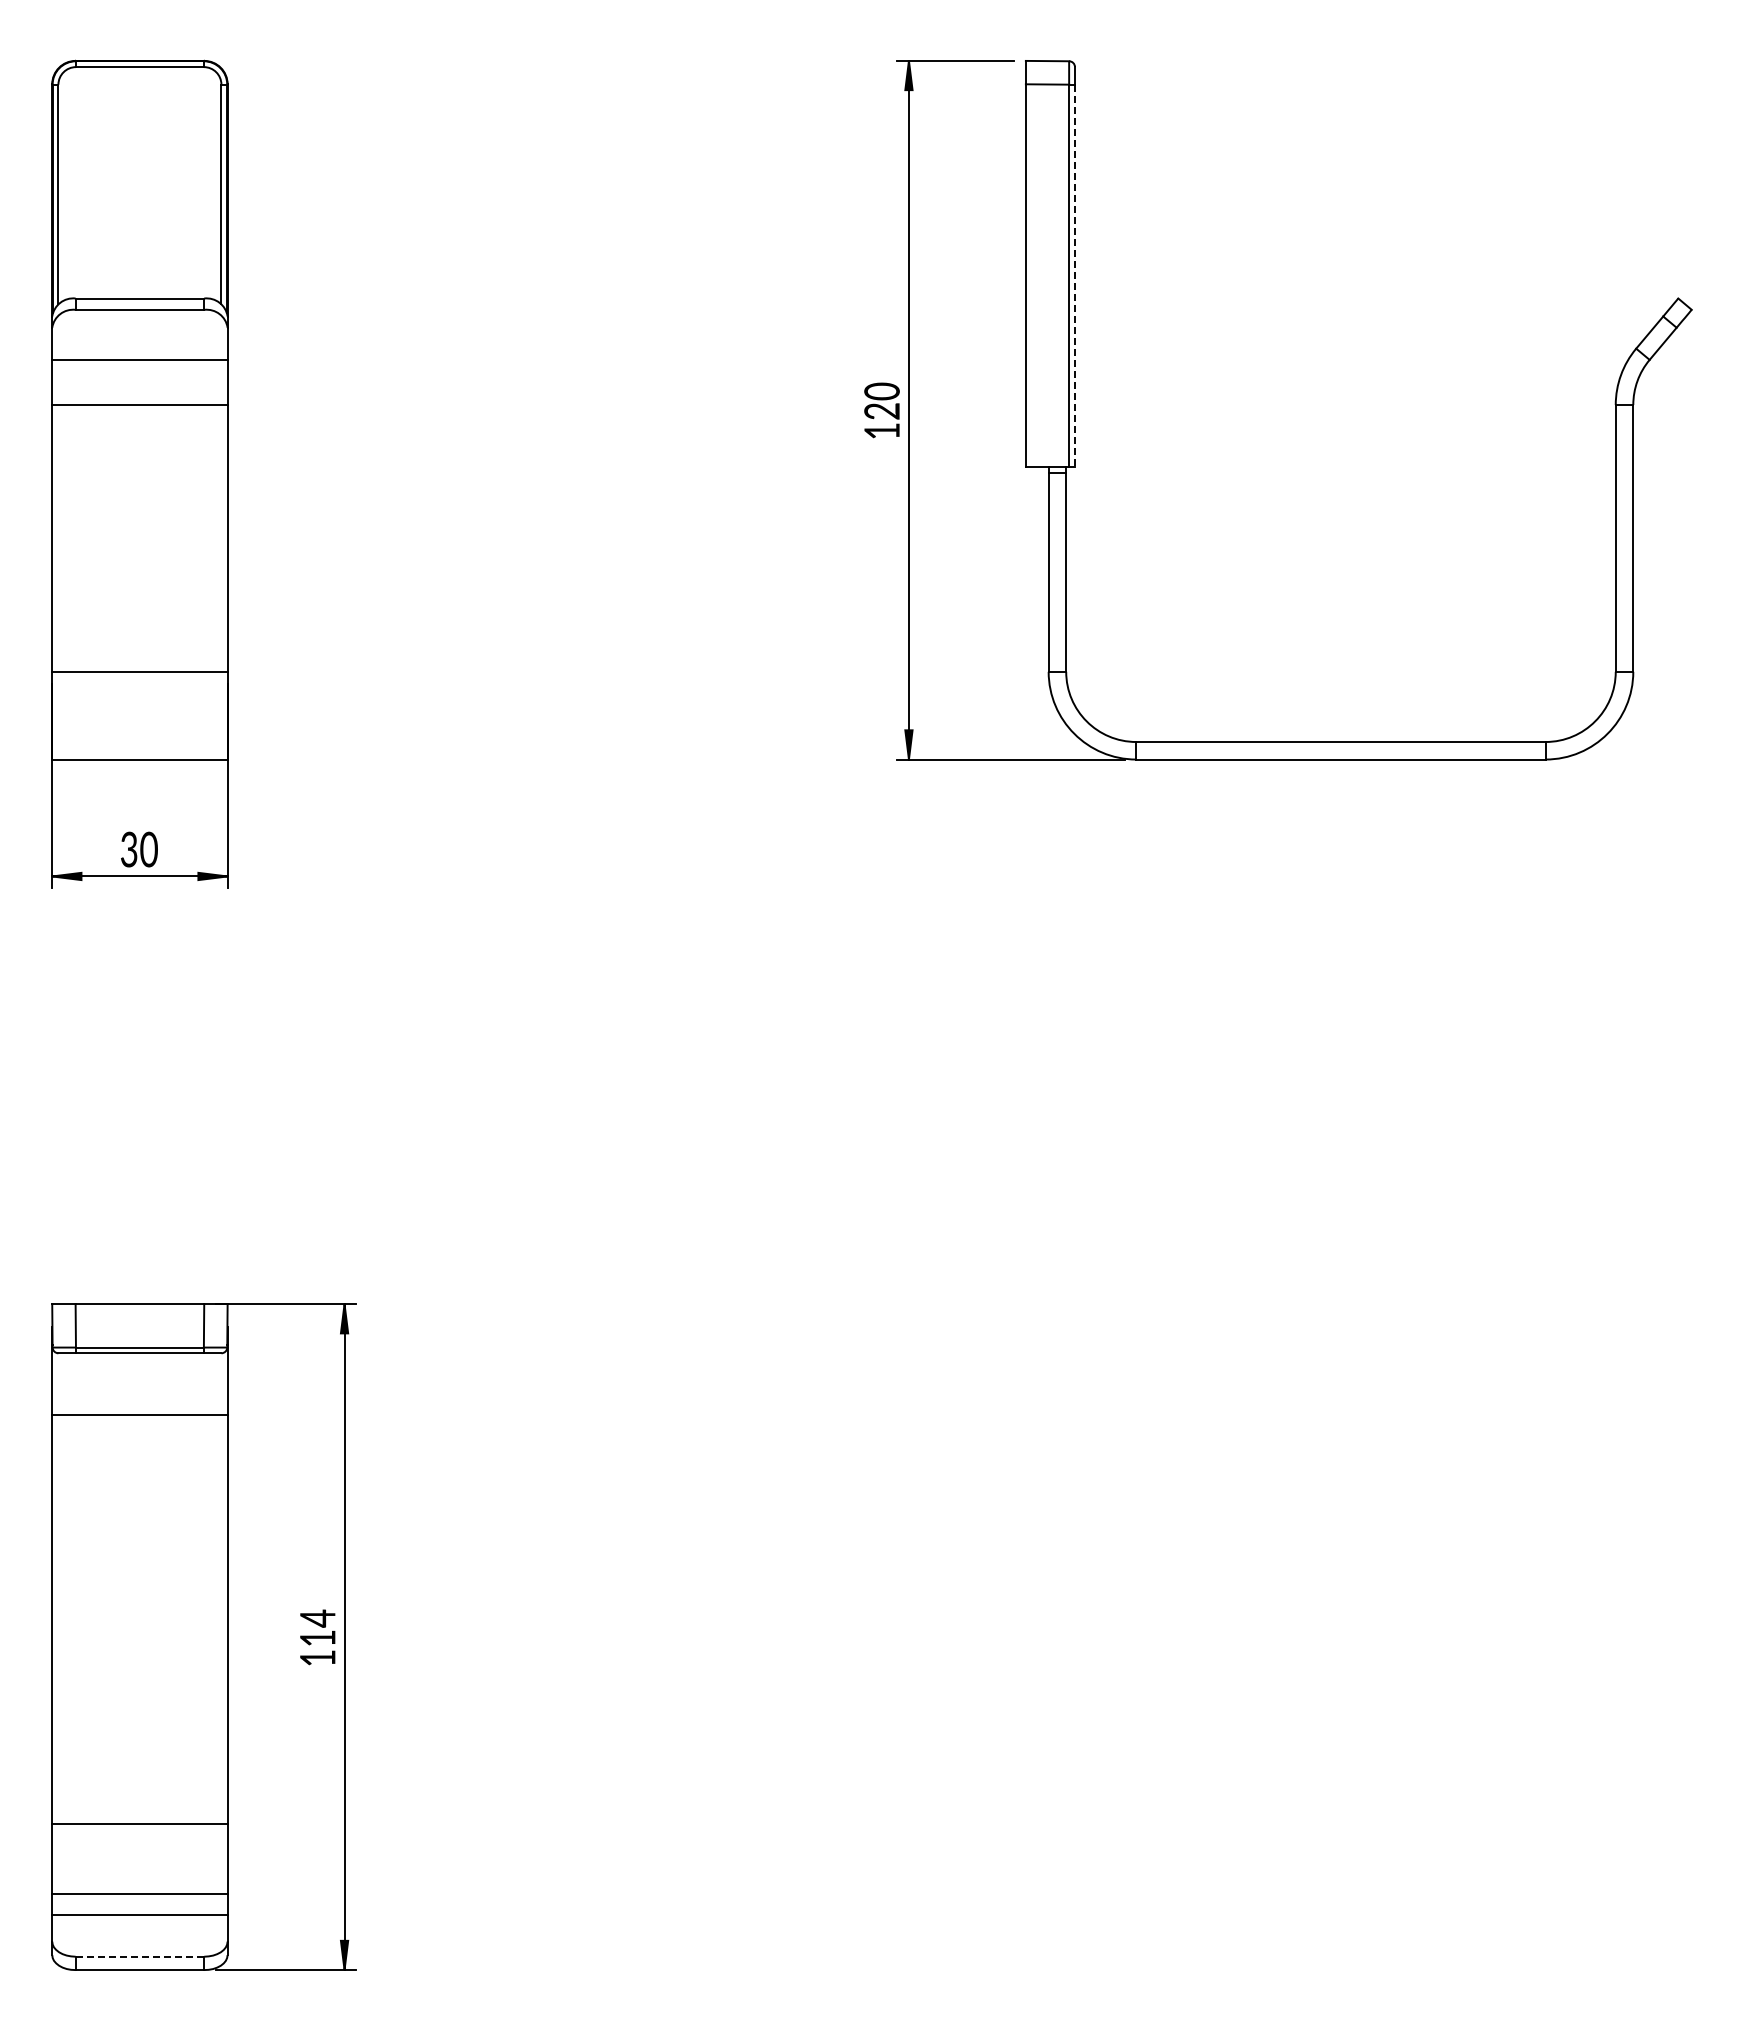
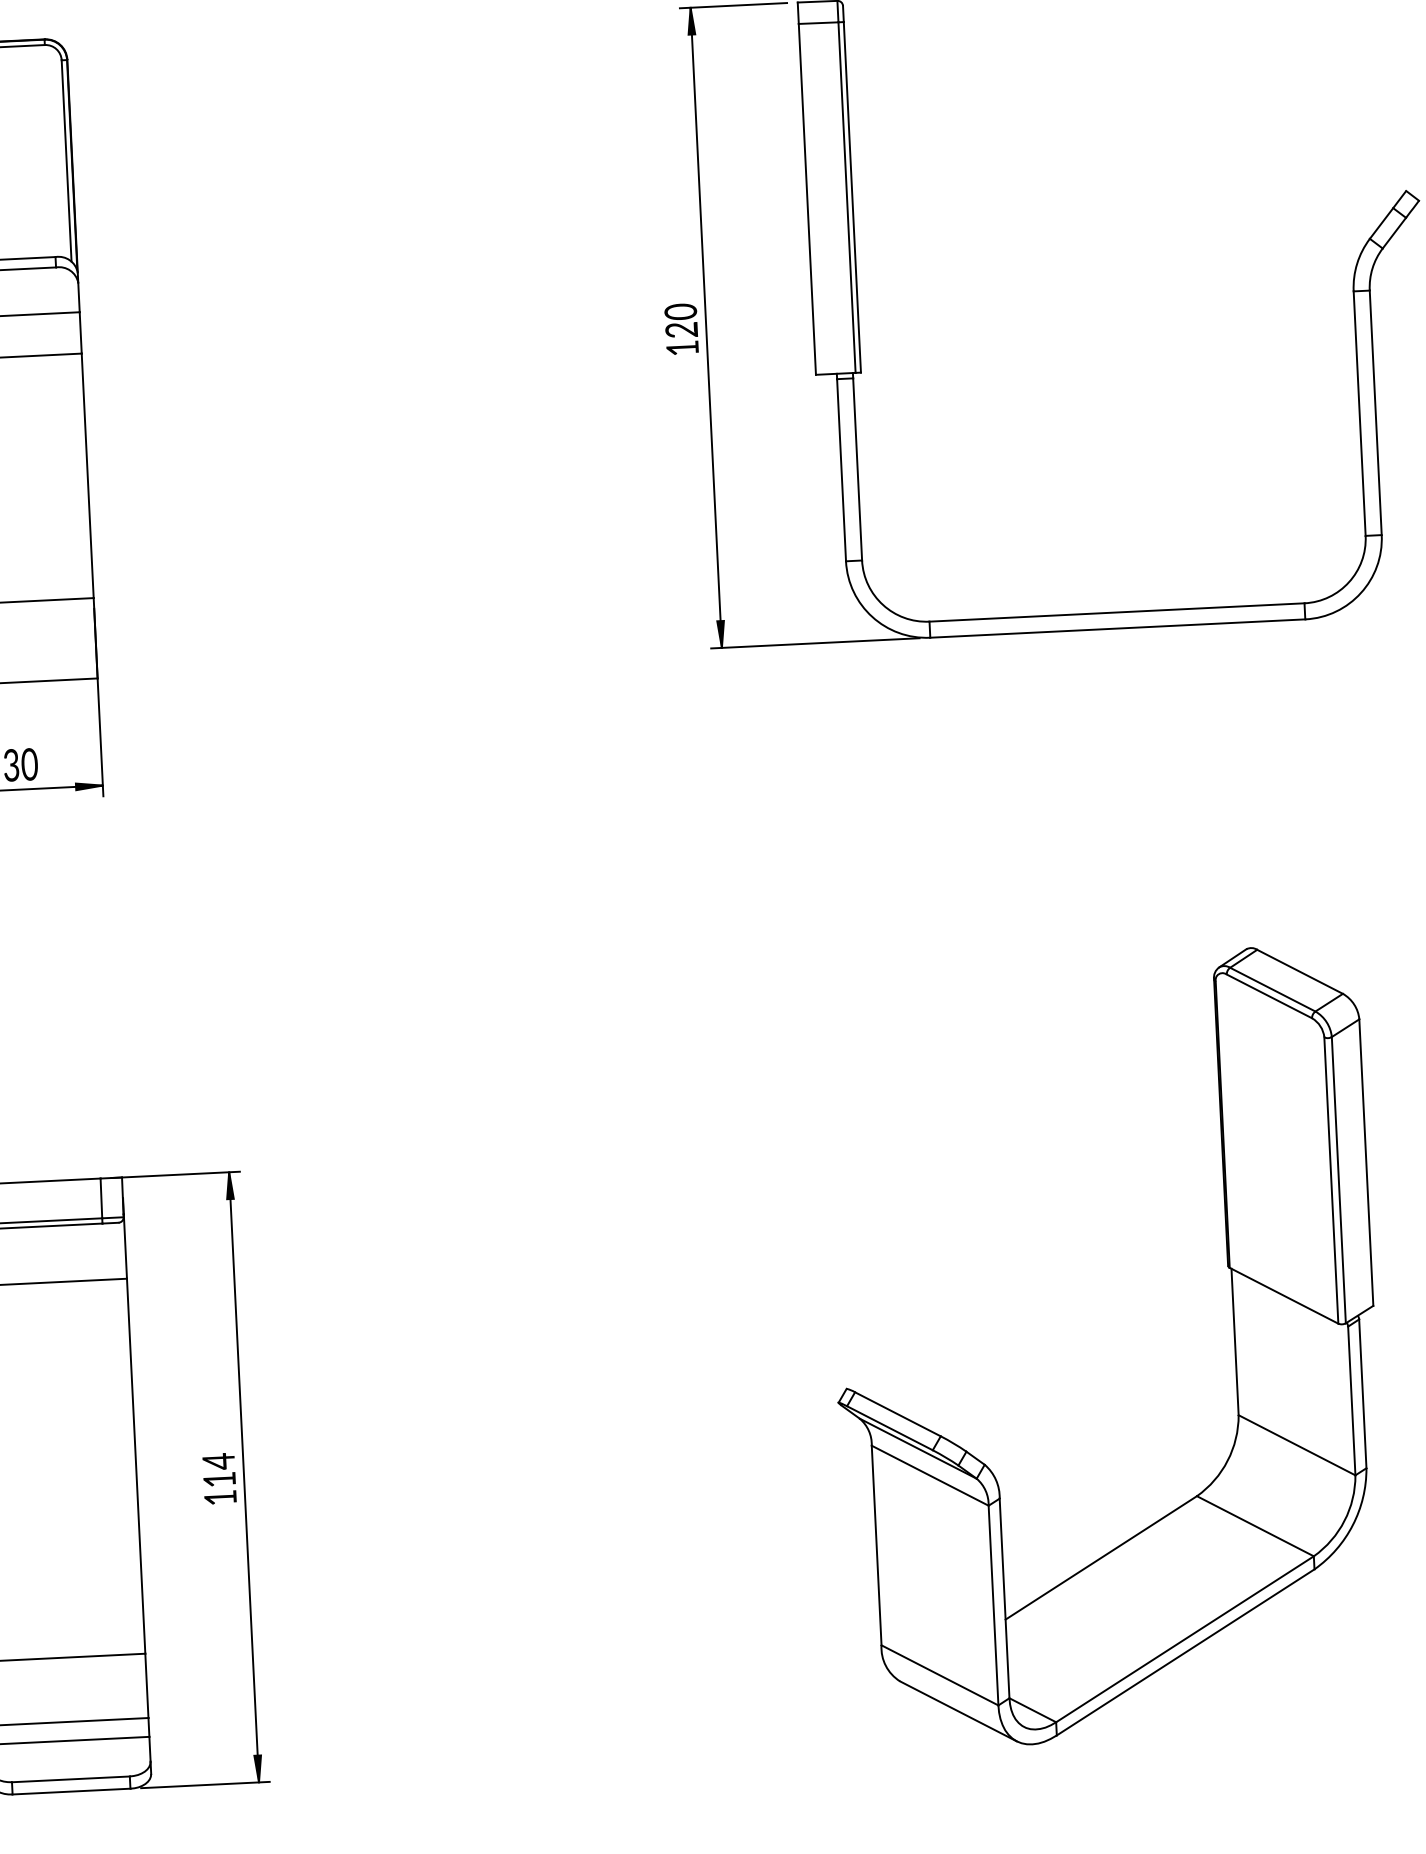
line: (1074, 276) -> (851, 197), dashed -> solid
part: (1430, 1541) -> (1234, 1341), added
line: (140, 1956) -> (71, 1779), dashed -> solid

